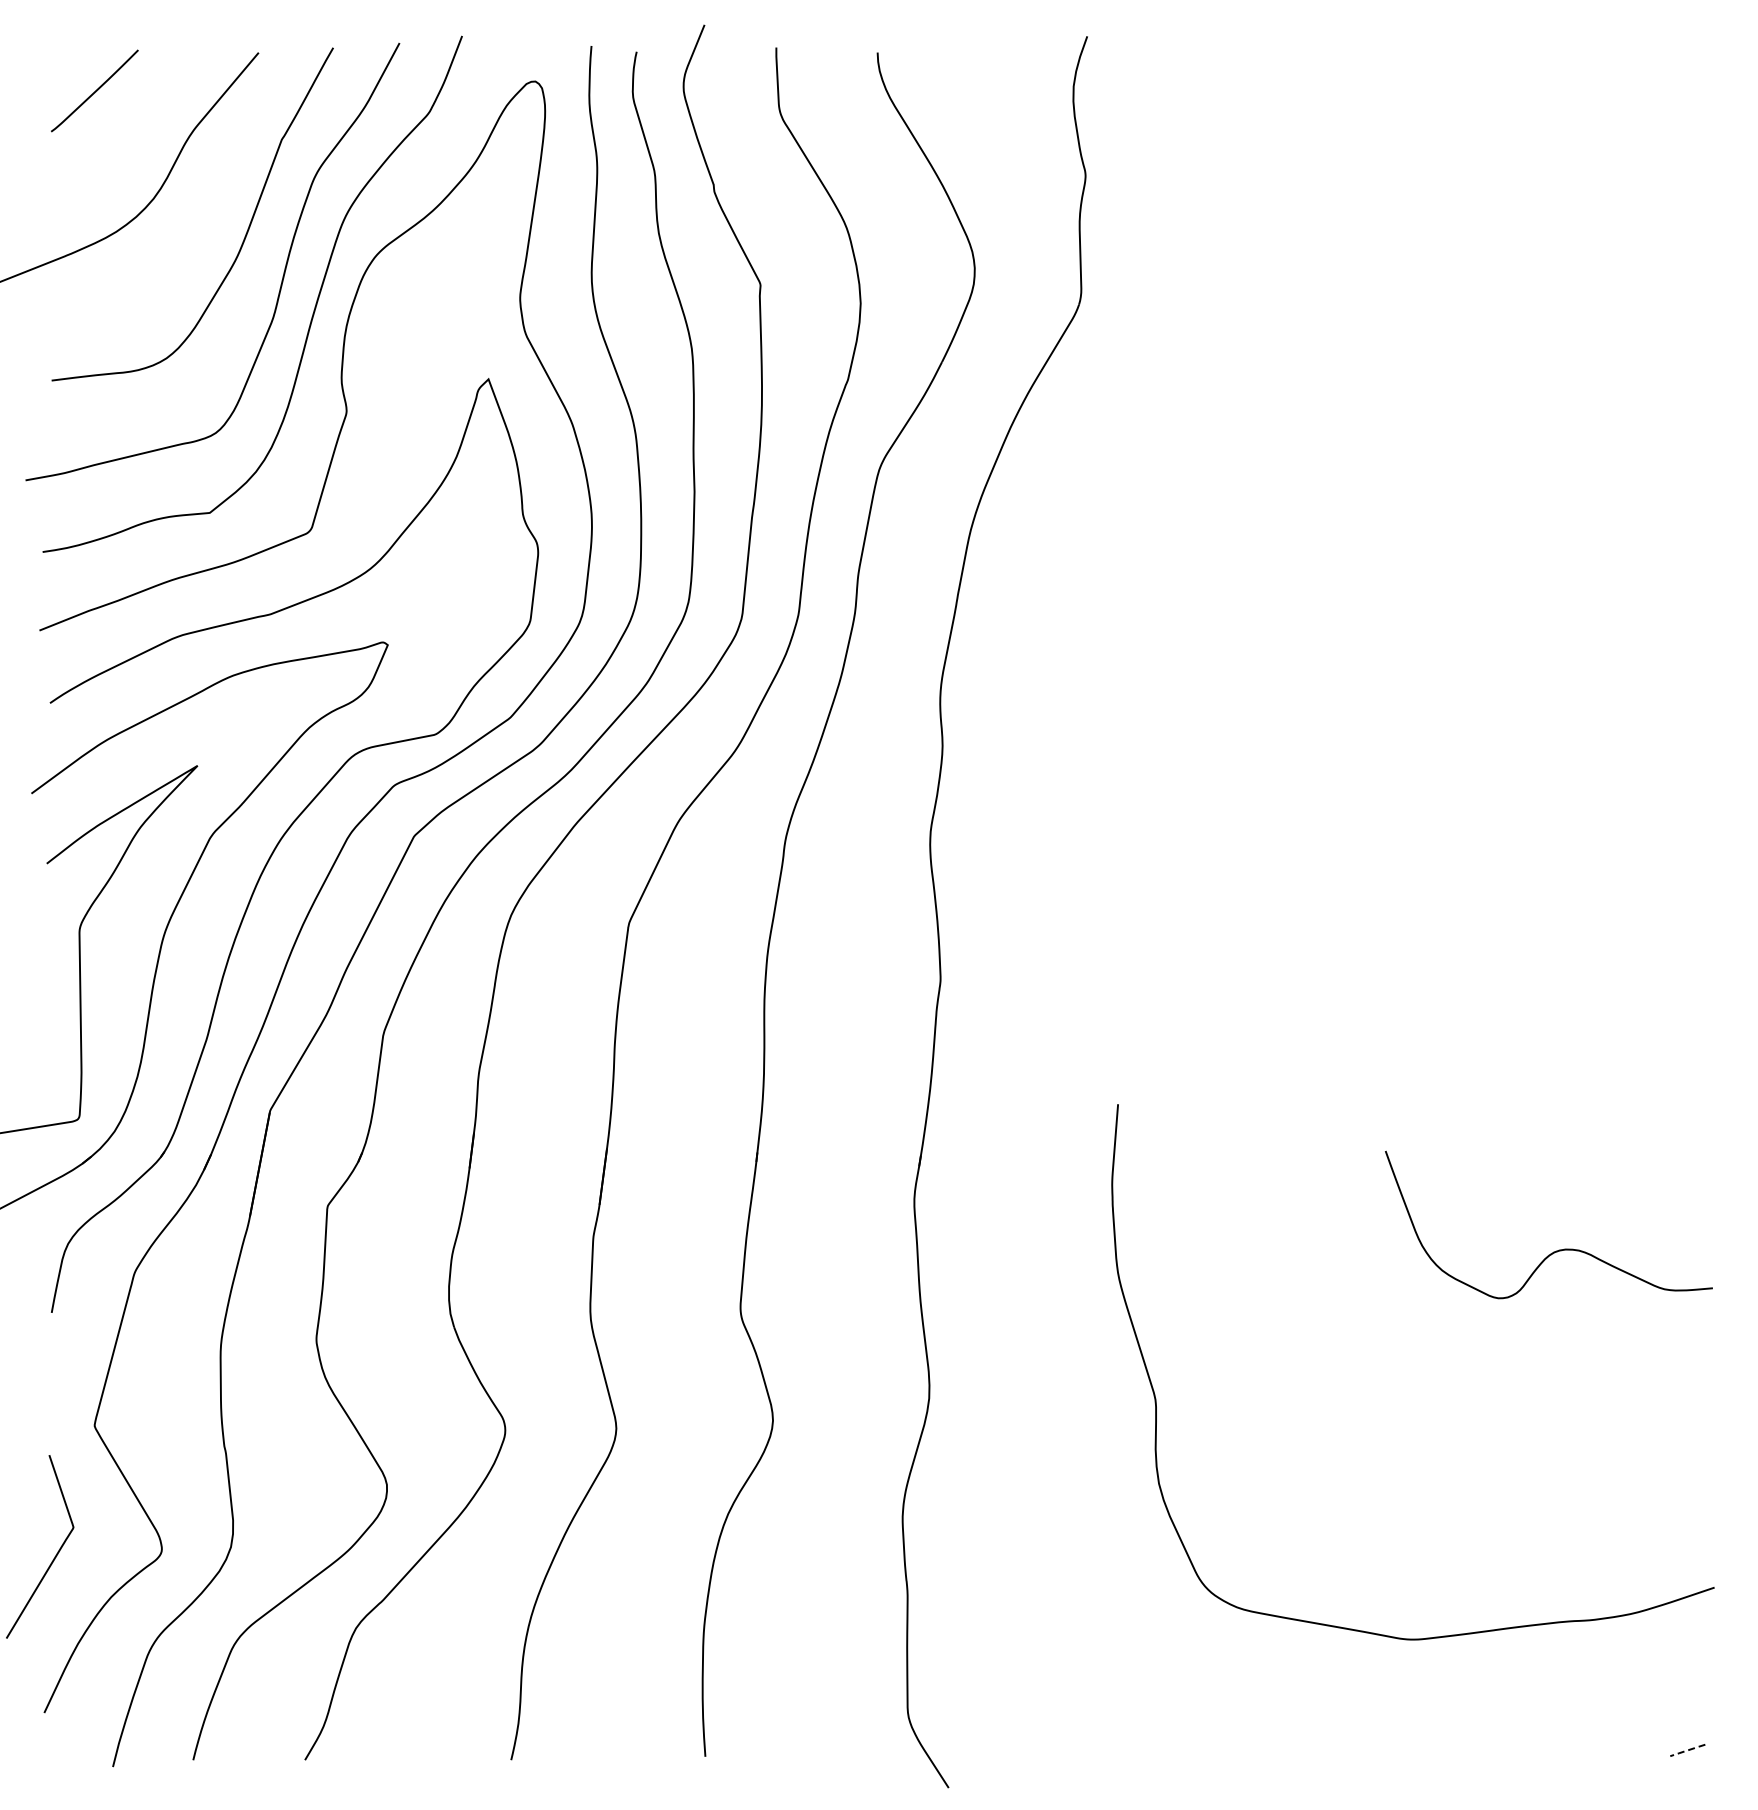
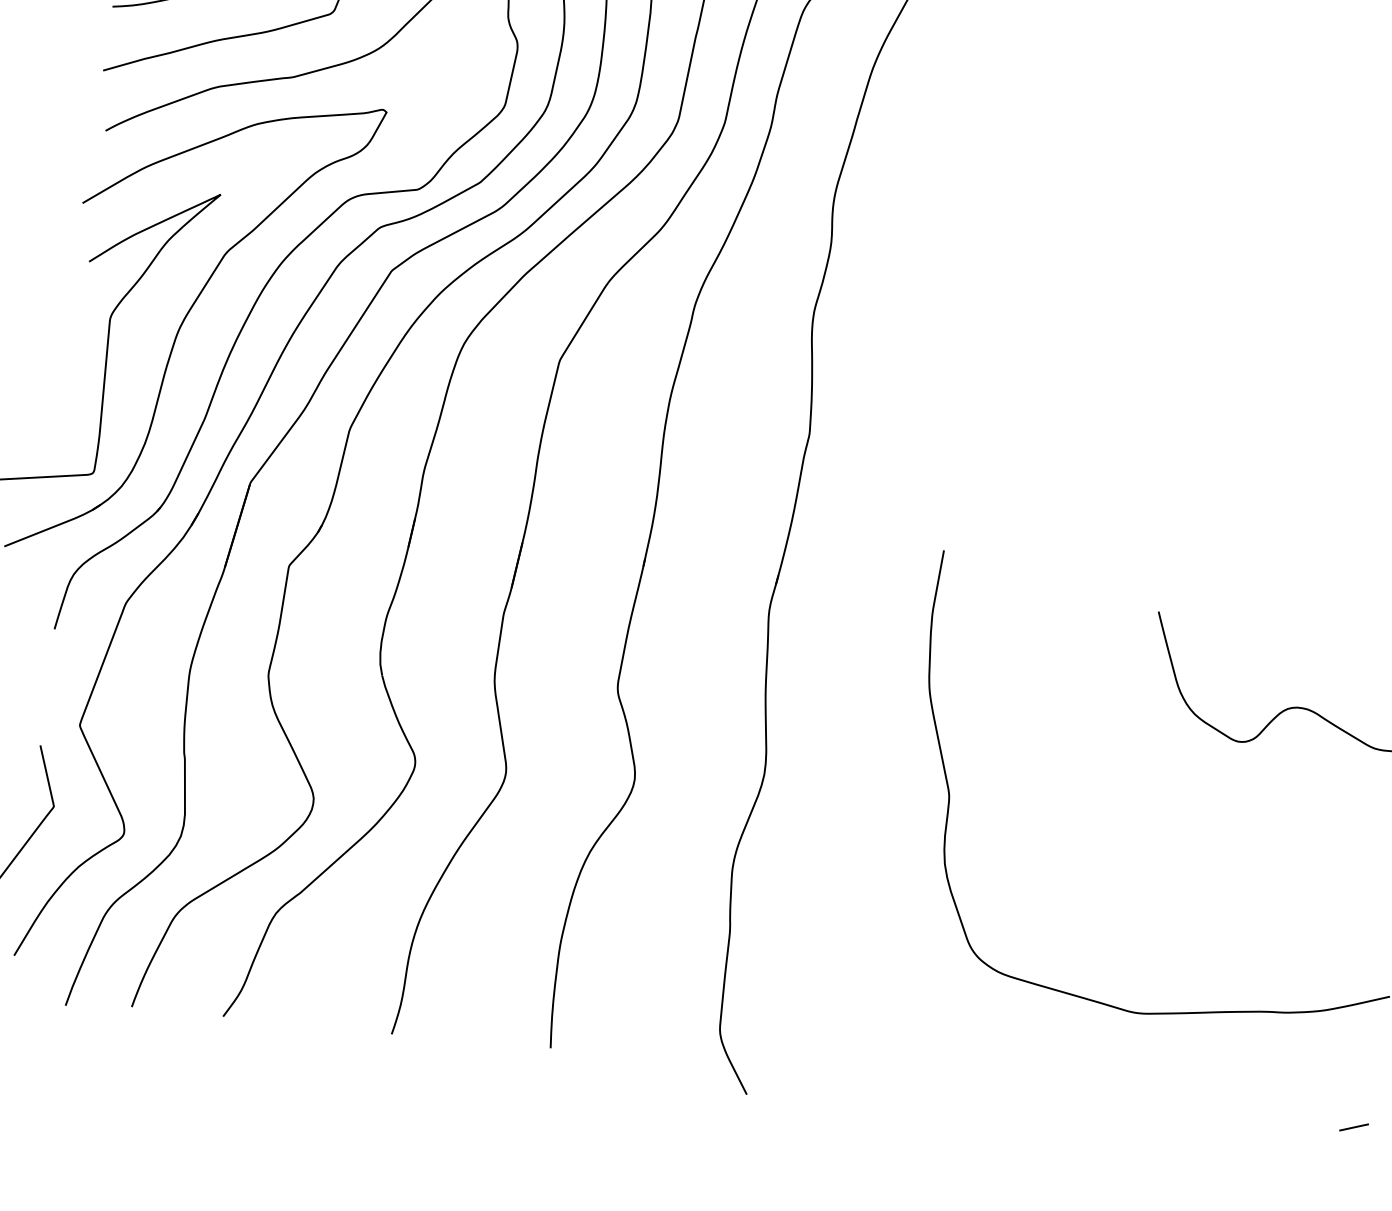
line: (1687, 1750) -> (1353, 1127), dashed -> solid

